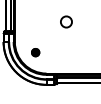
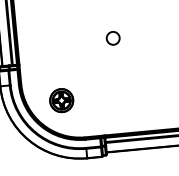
circle: (66, 21) -> (113, 37), size x0.62
part: (35, 52) -> (61, 100), size x1.67

